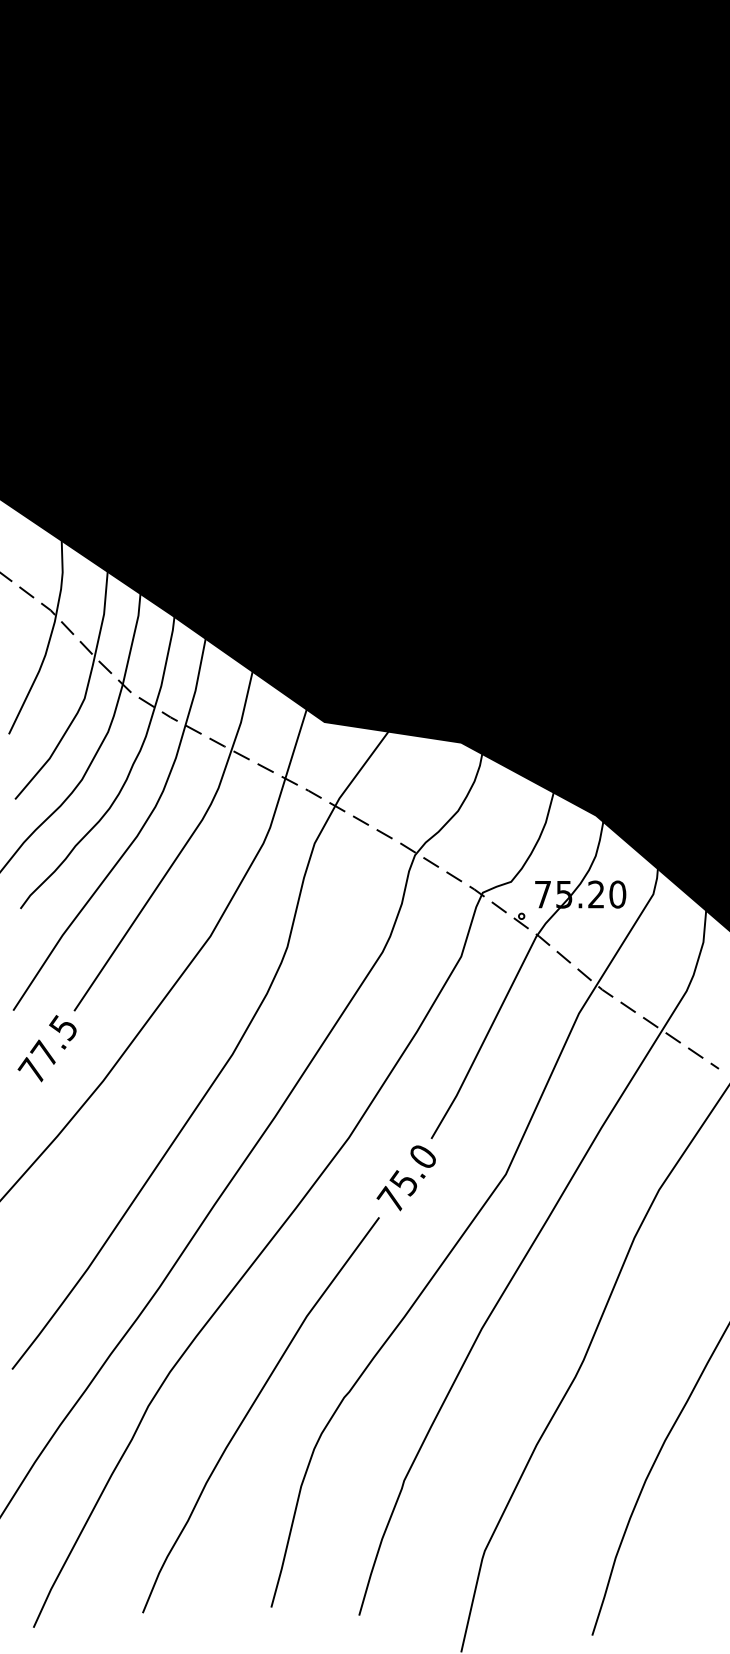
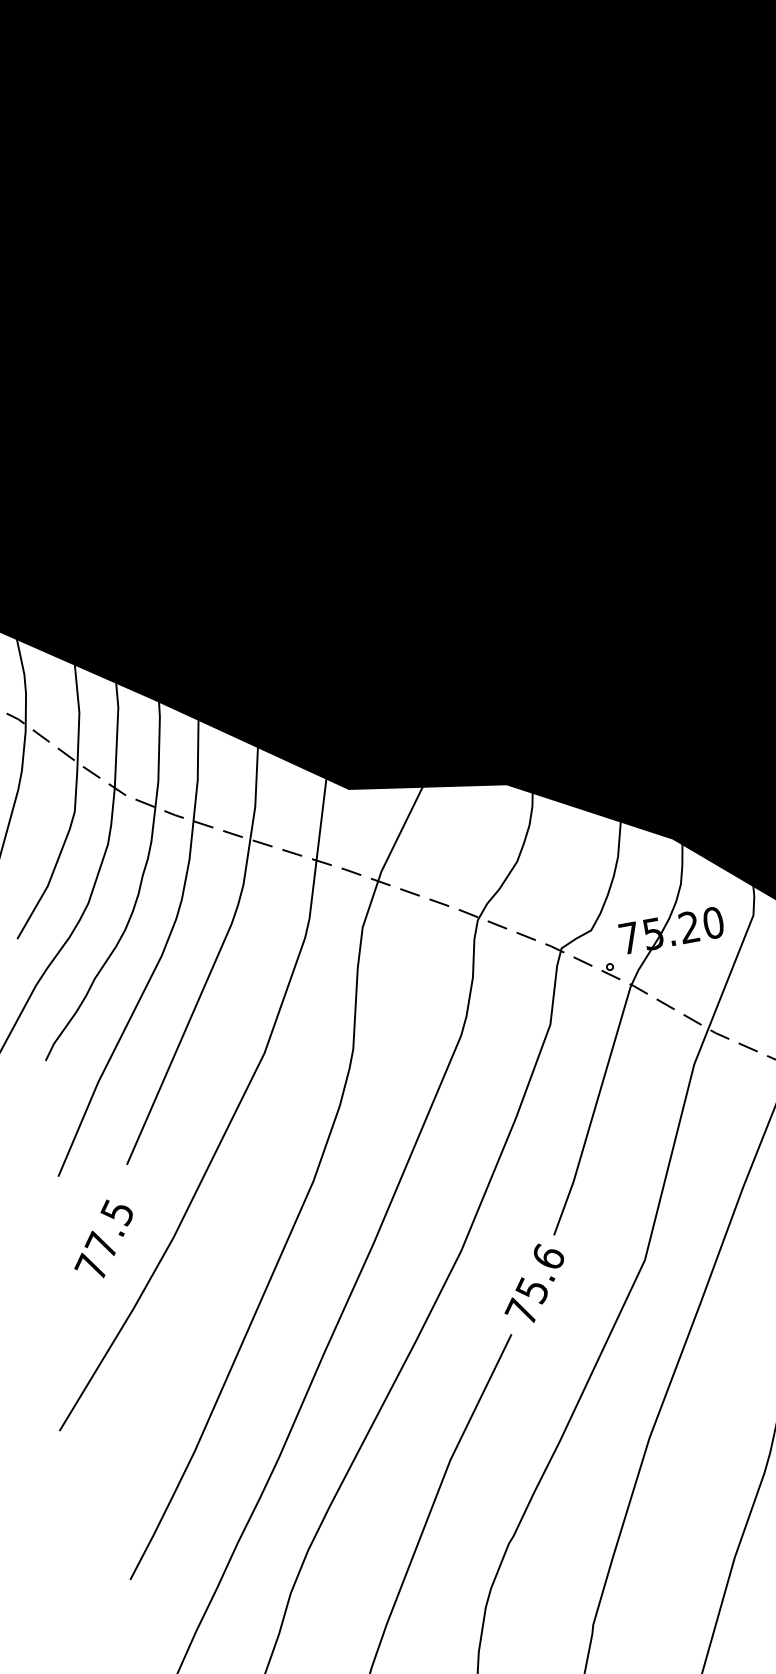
text: (46, 1048) -> (102, 1239), moved
text: (423, 1155) -> (548, 1255), 75.0 -> 75.6

